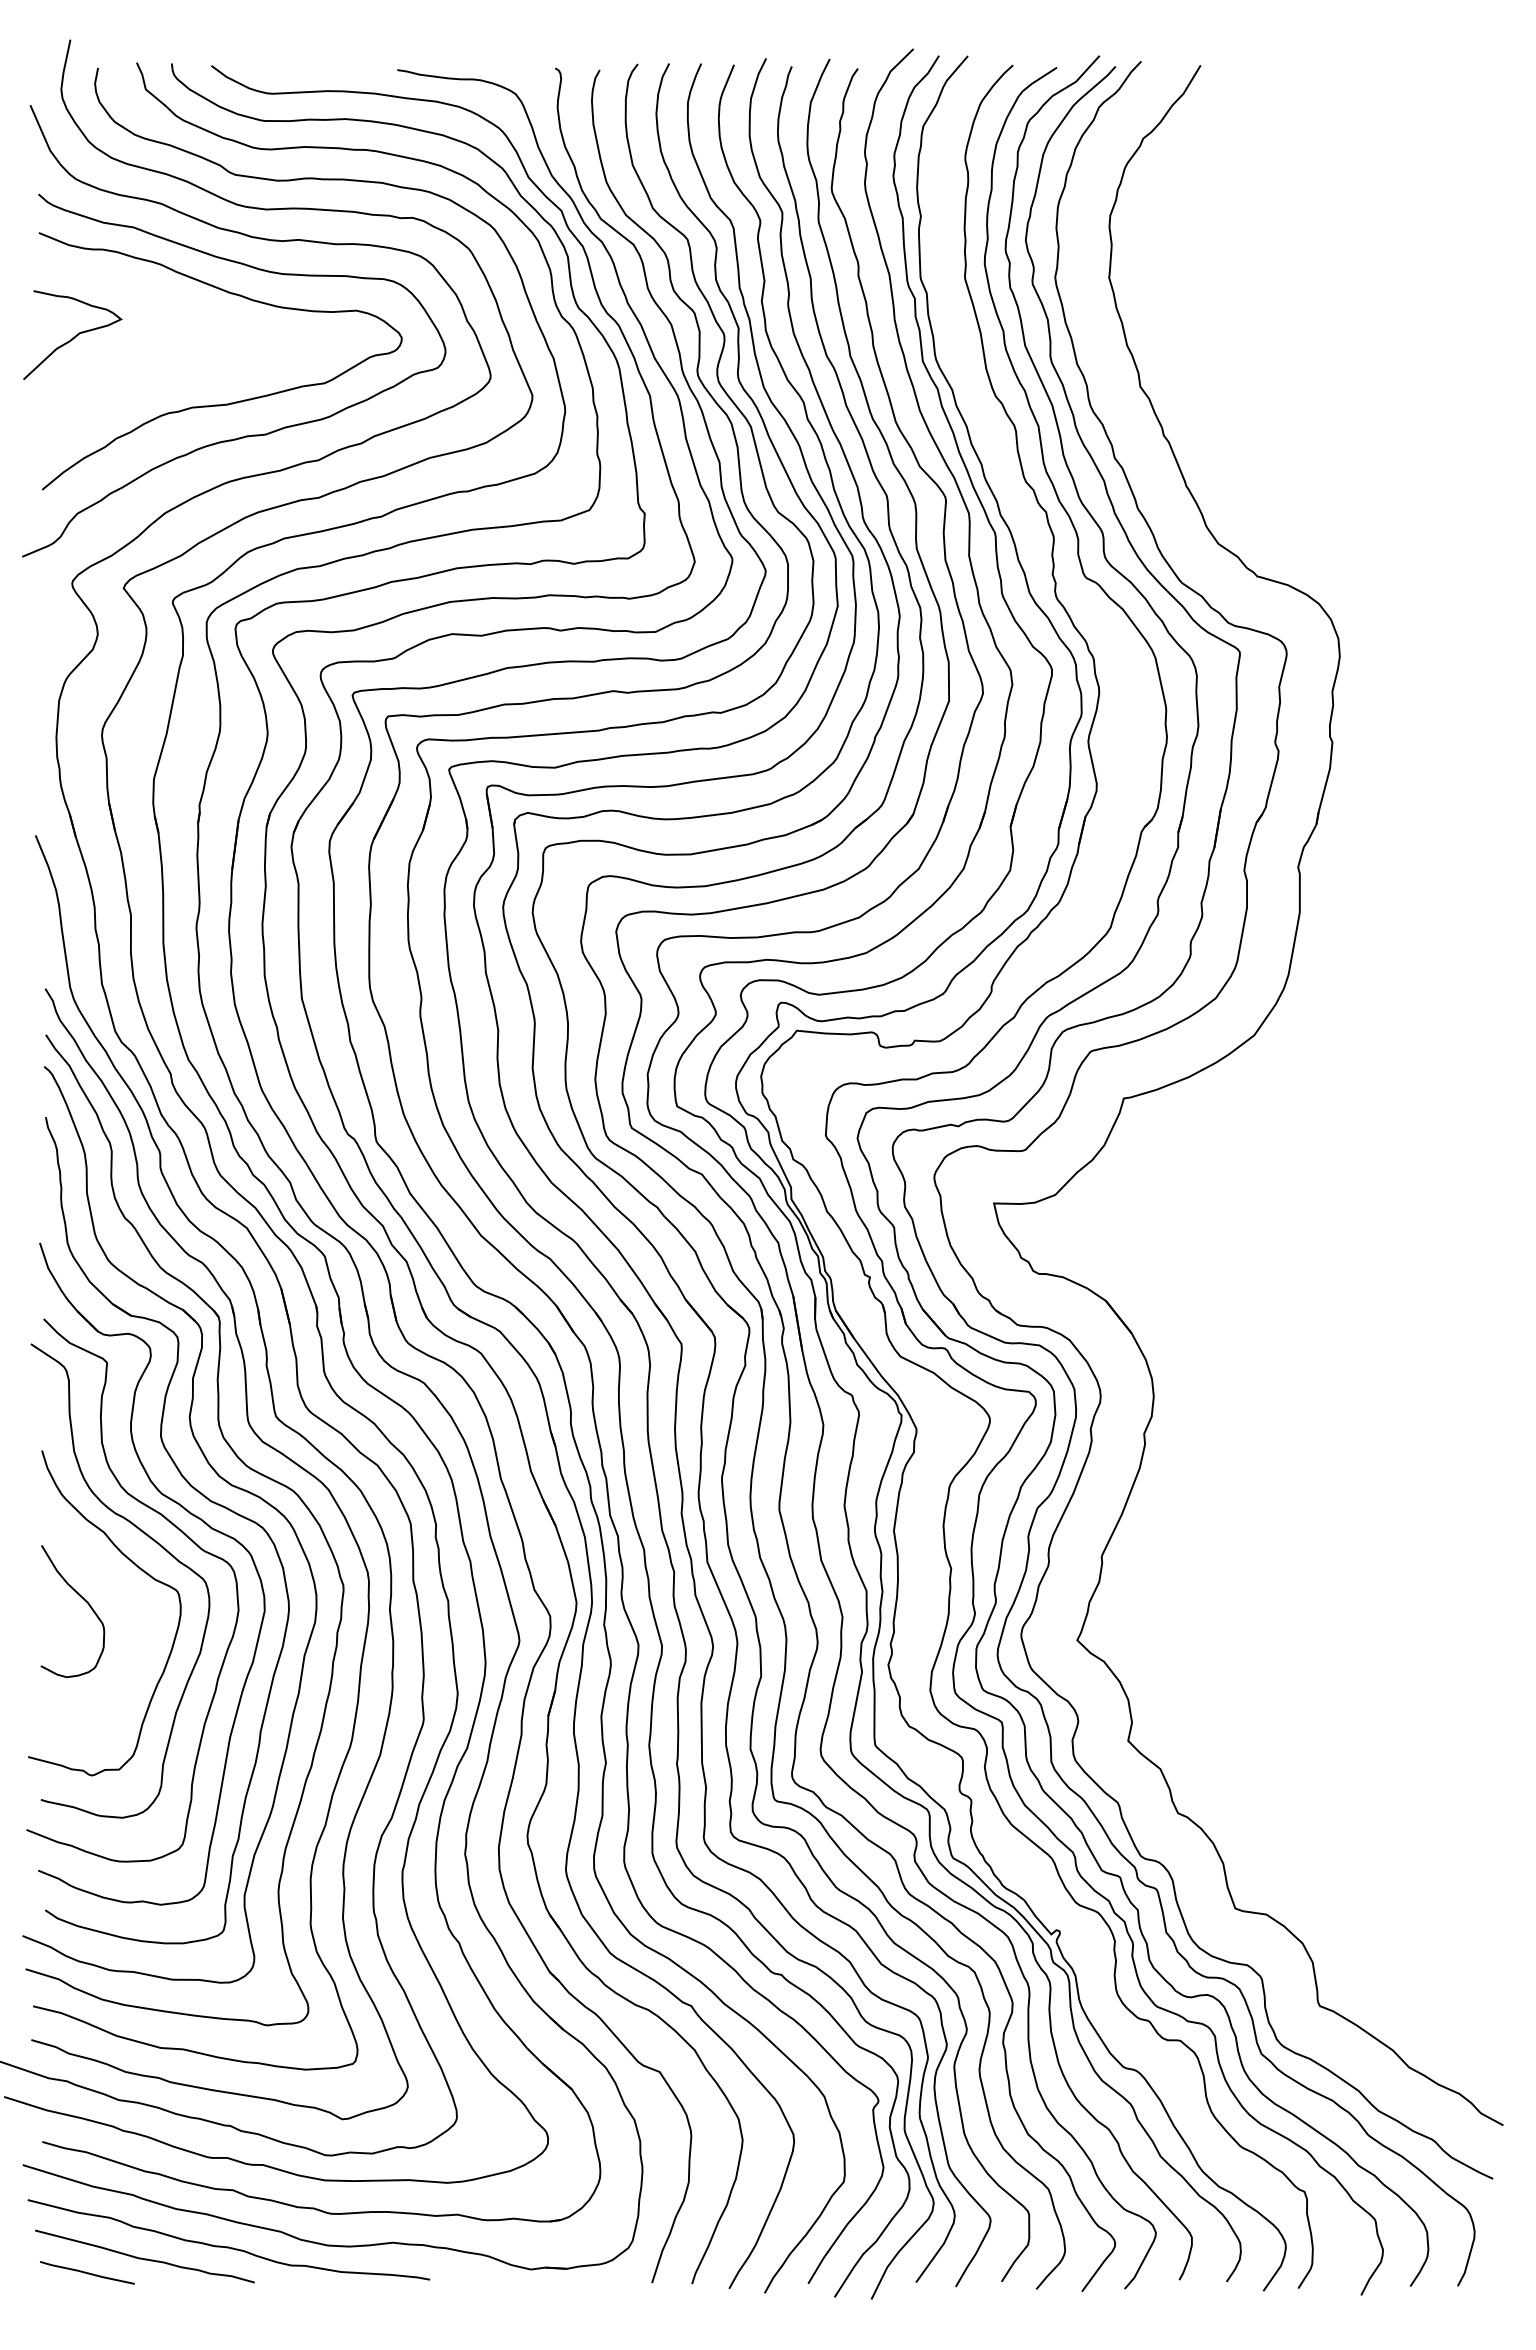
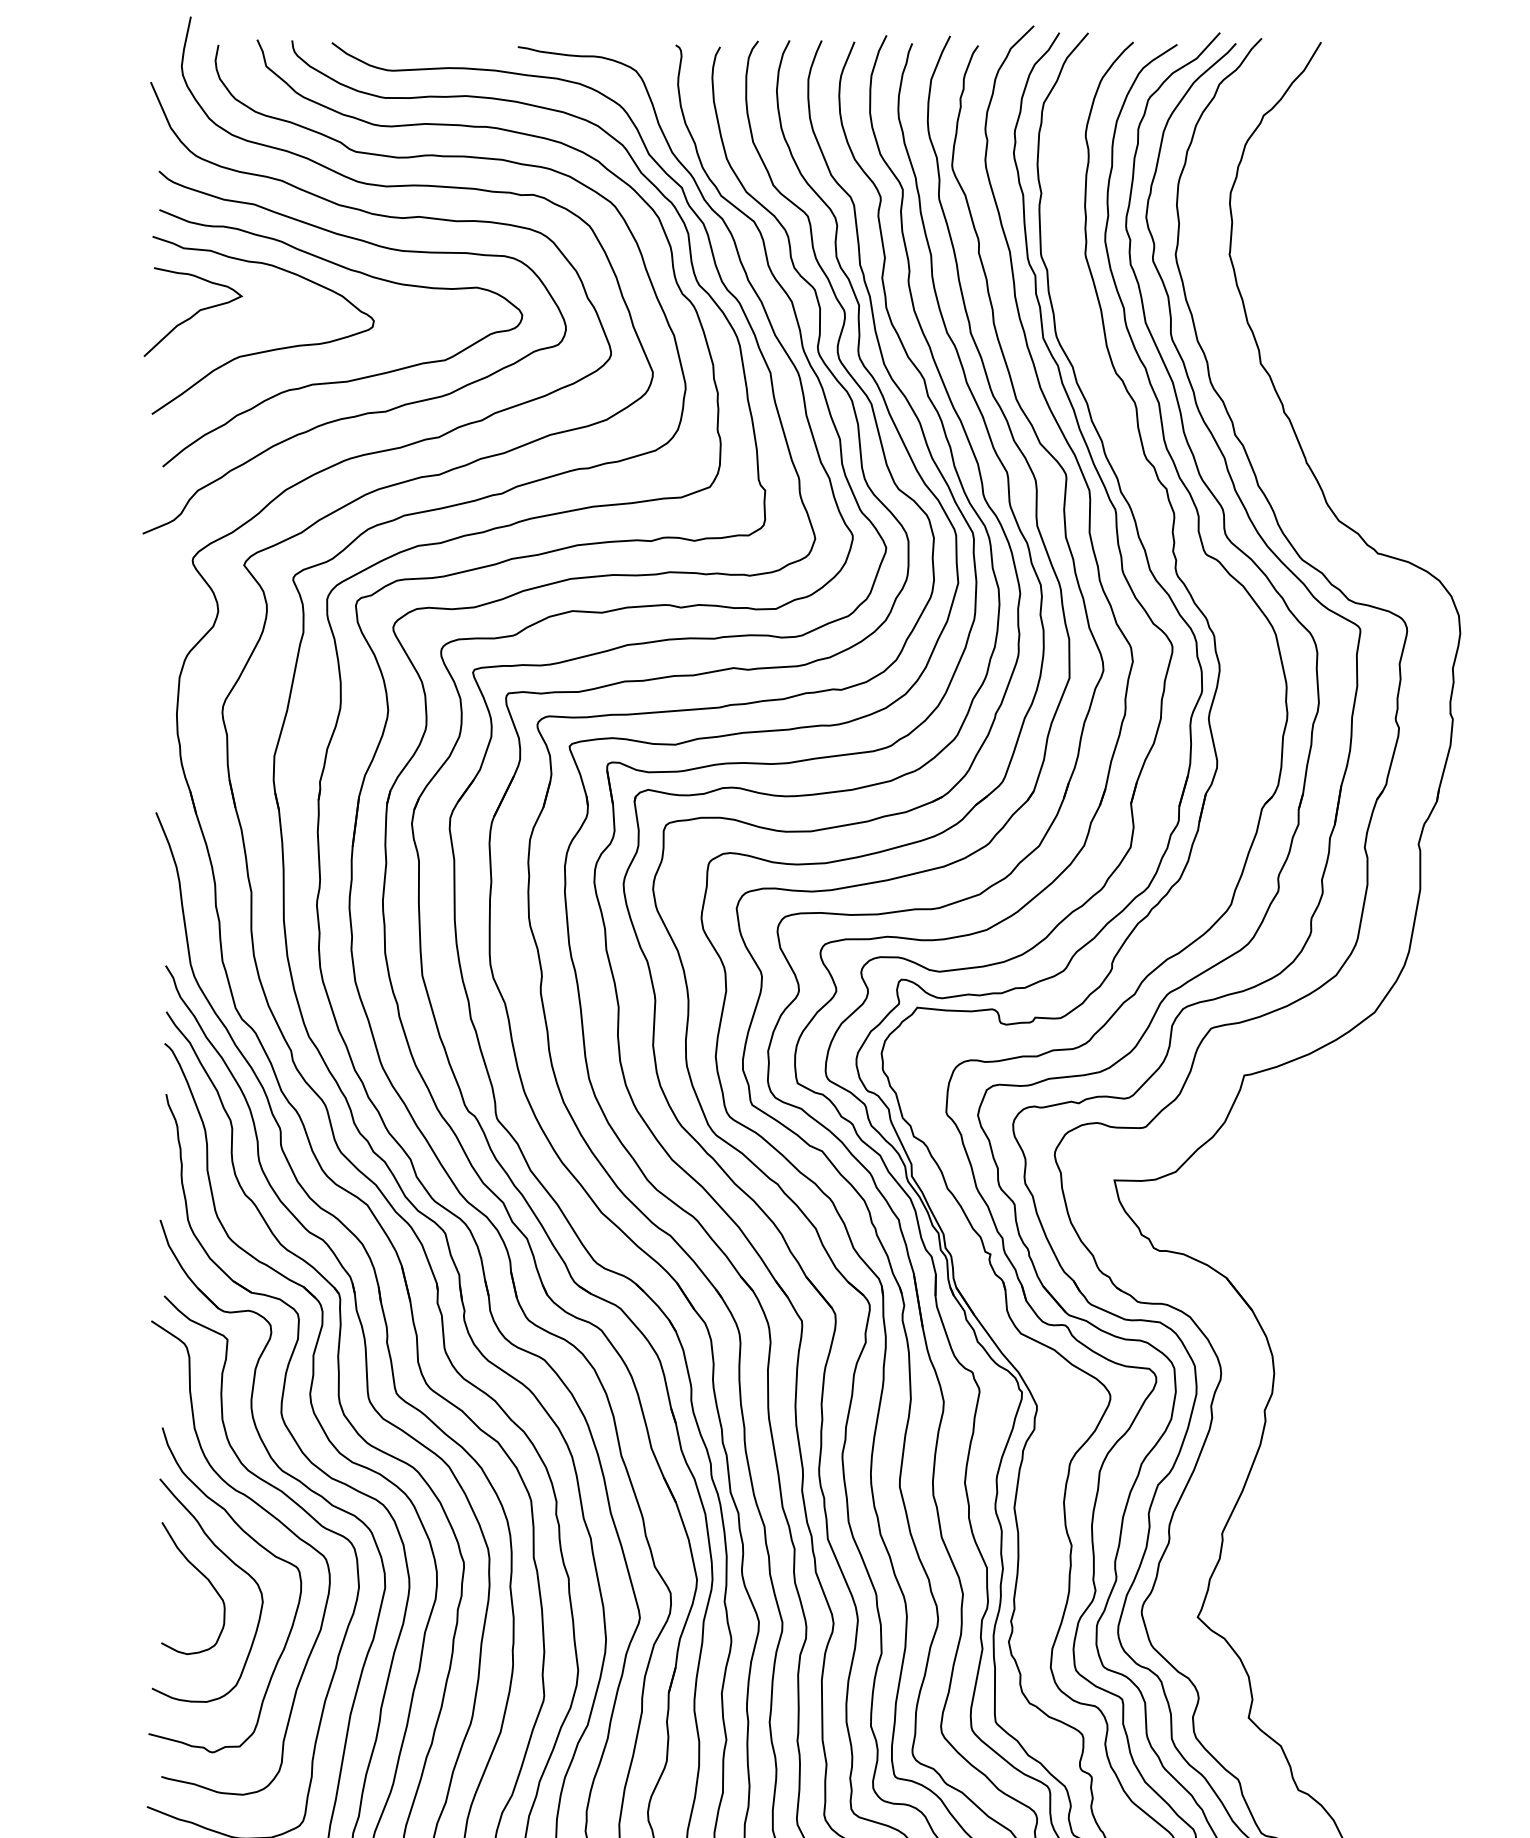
curve: (149, 372) -> (269, 349), added
curve: (113, 1587) -> (233, 1564), added

